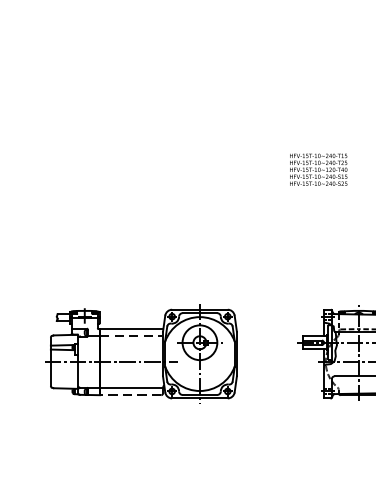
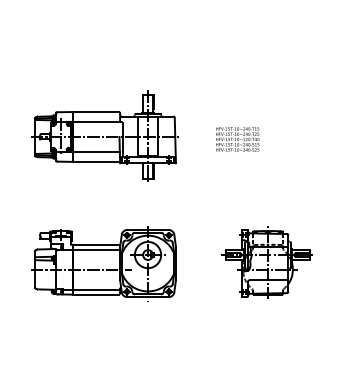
text: (318, 169) -> (237, 139), moved
part: (142, 184) -> (104, 135), added
line: (131, 335) -> (96, 249), dashed -> solid
line: (130, 395) -> (95, 294), dashed -> solid

